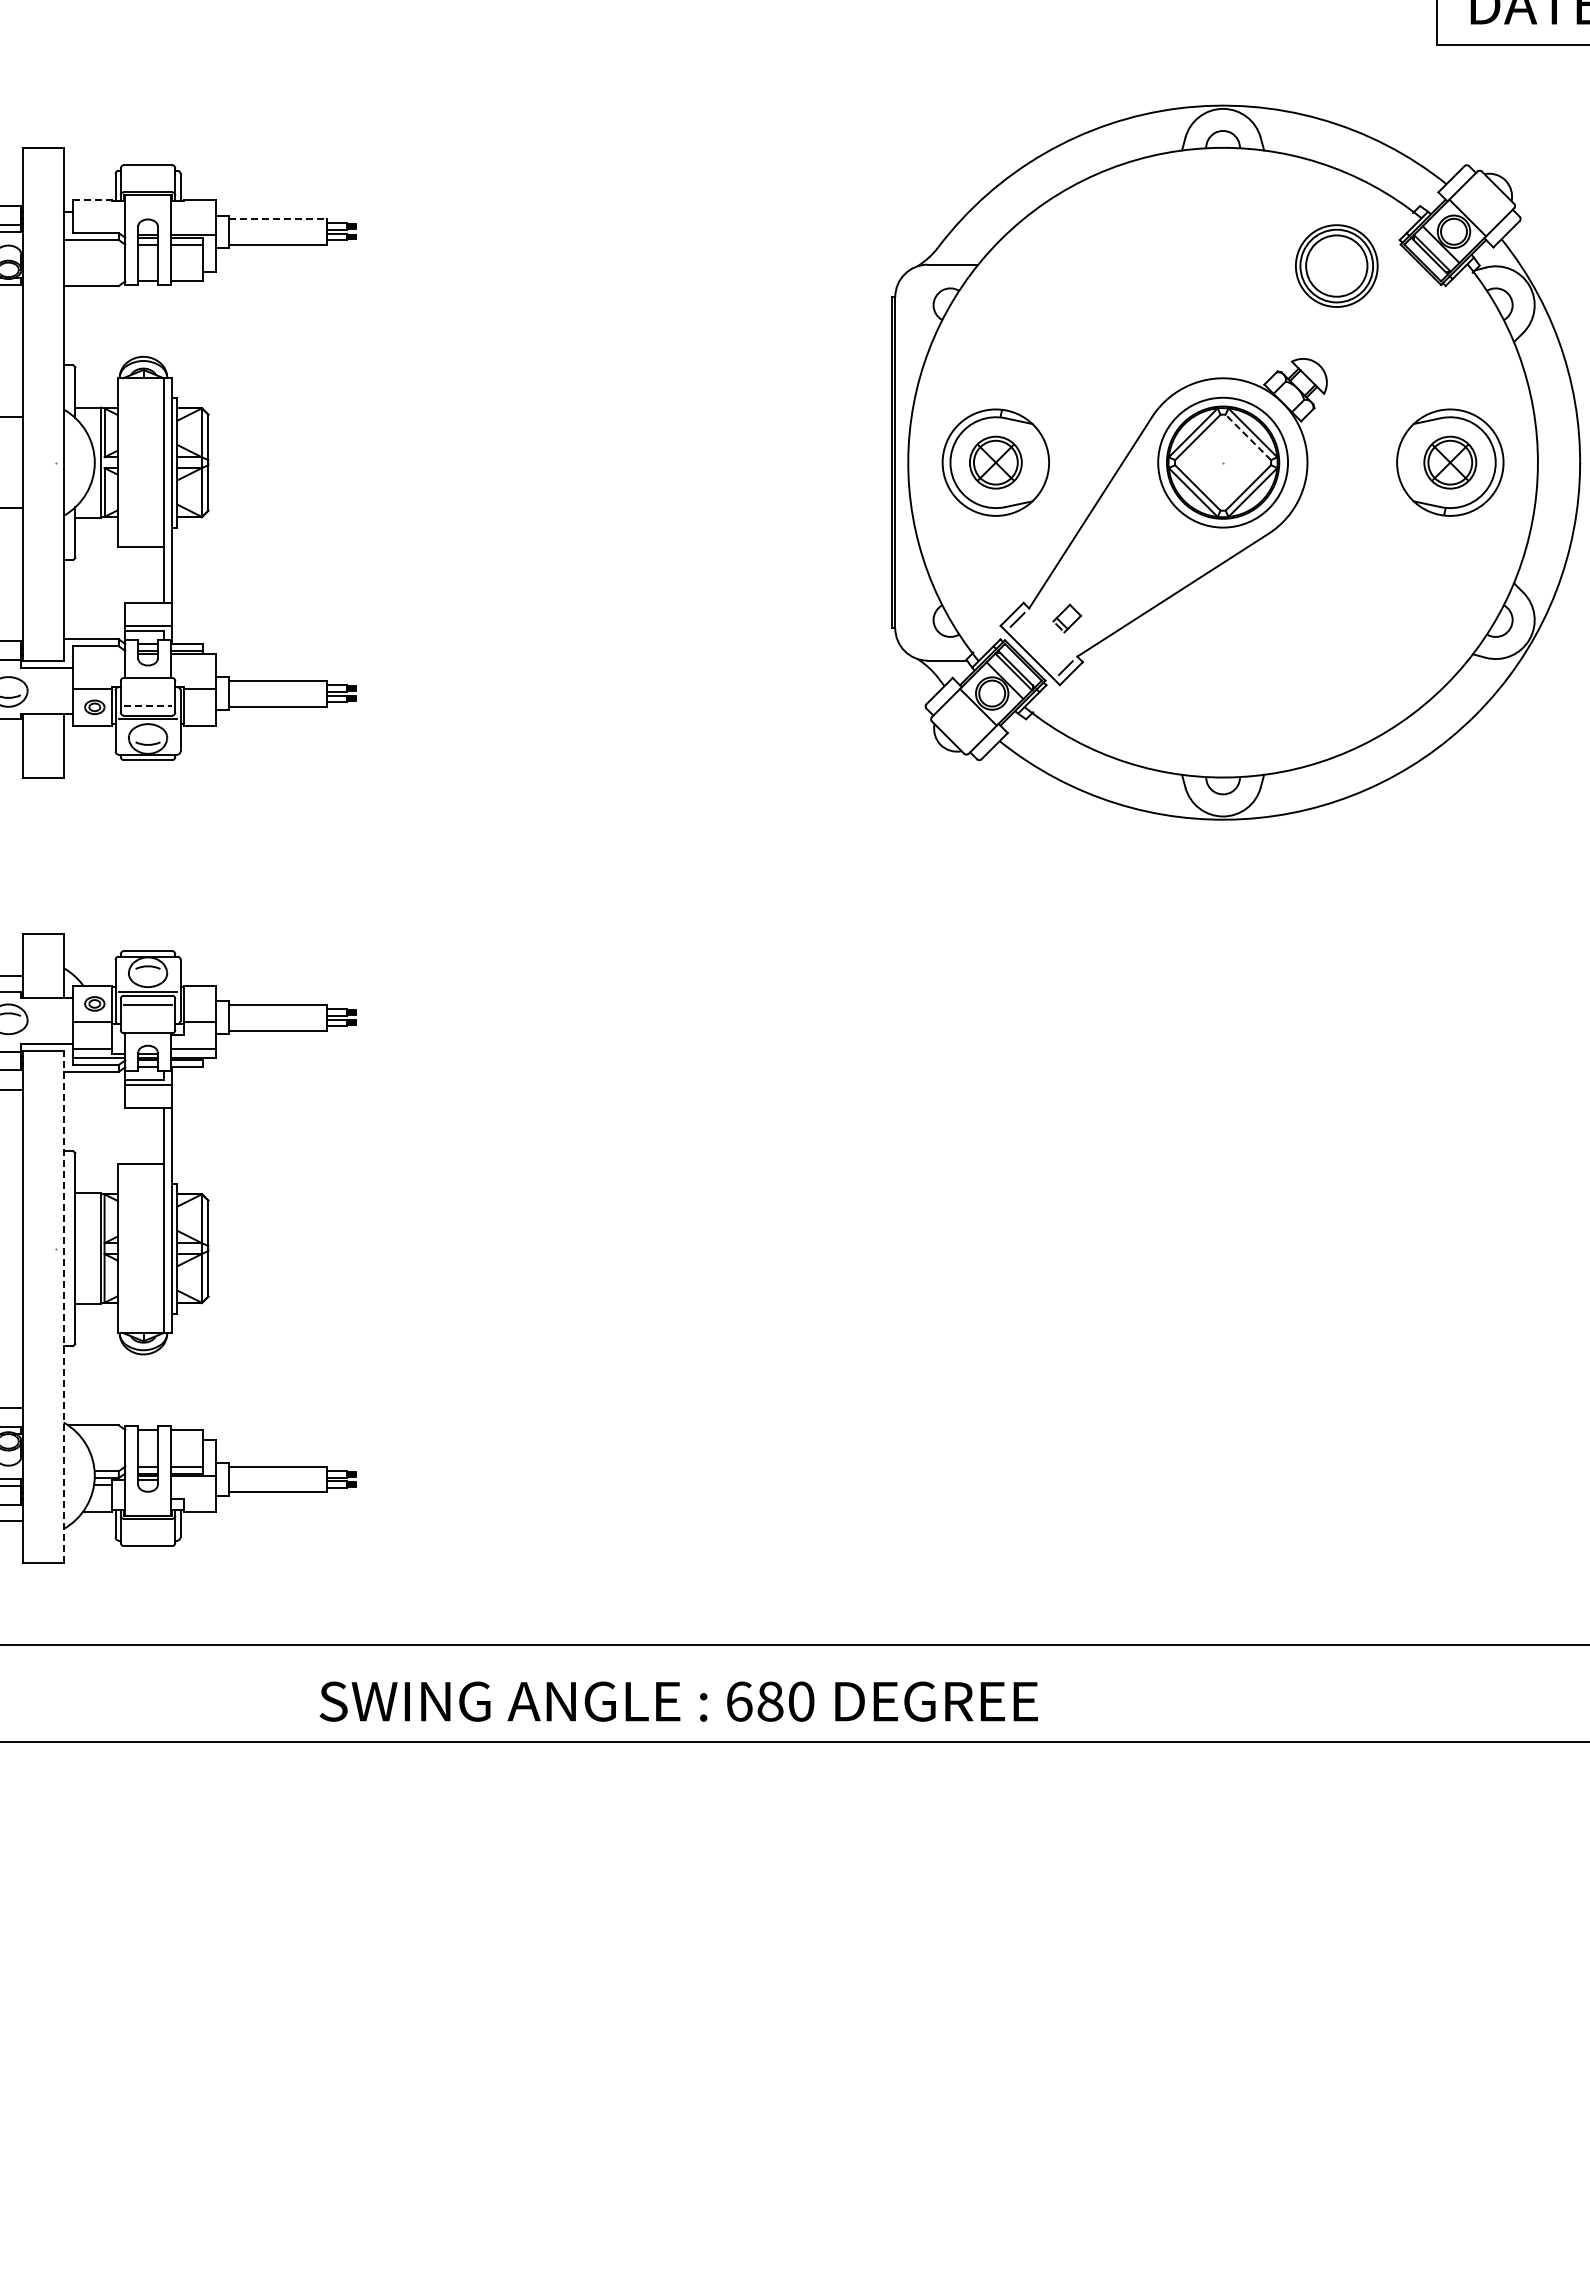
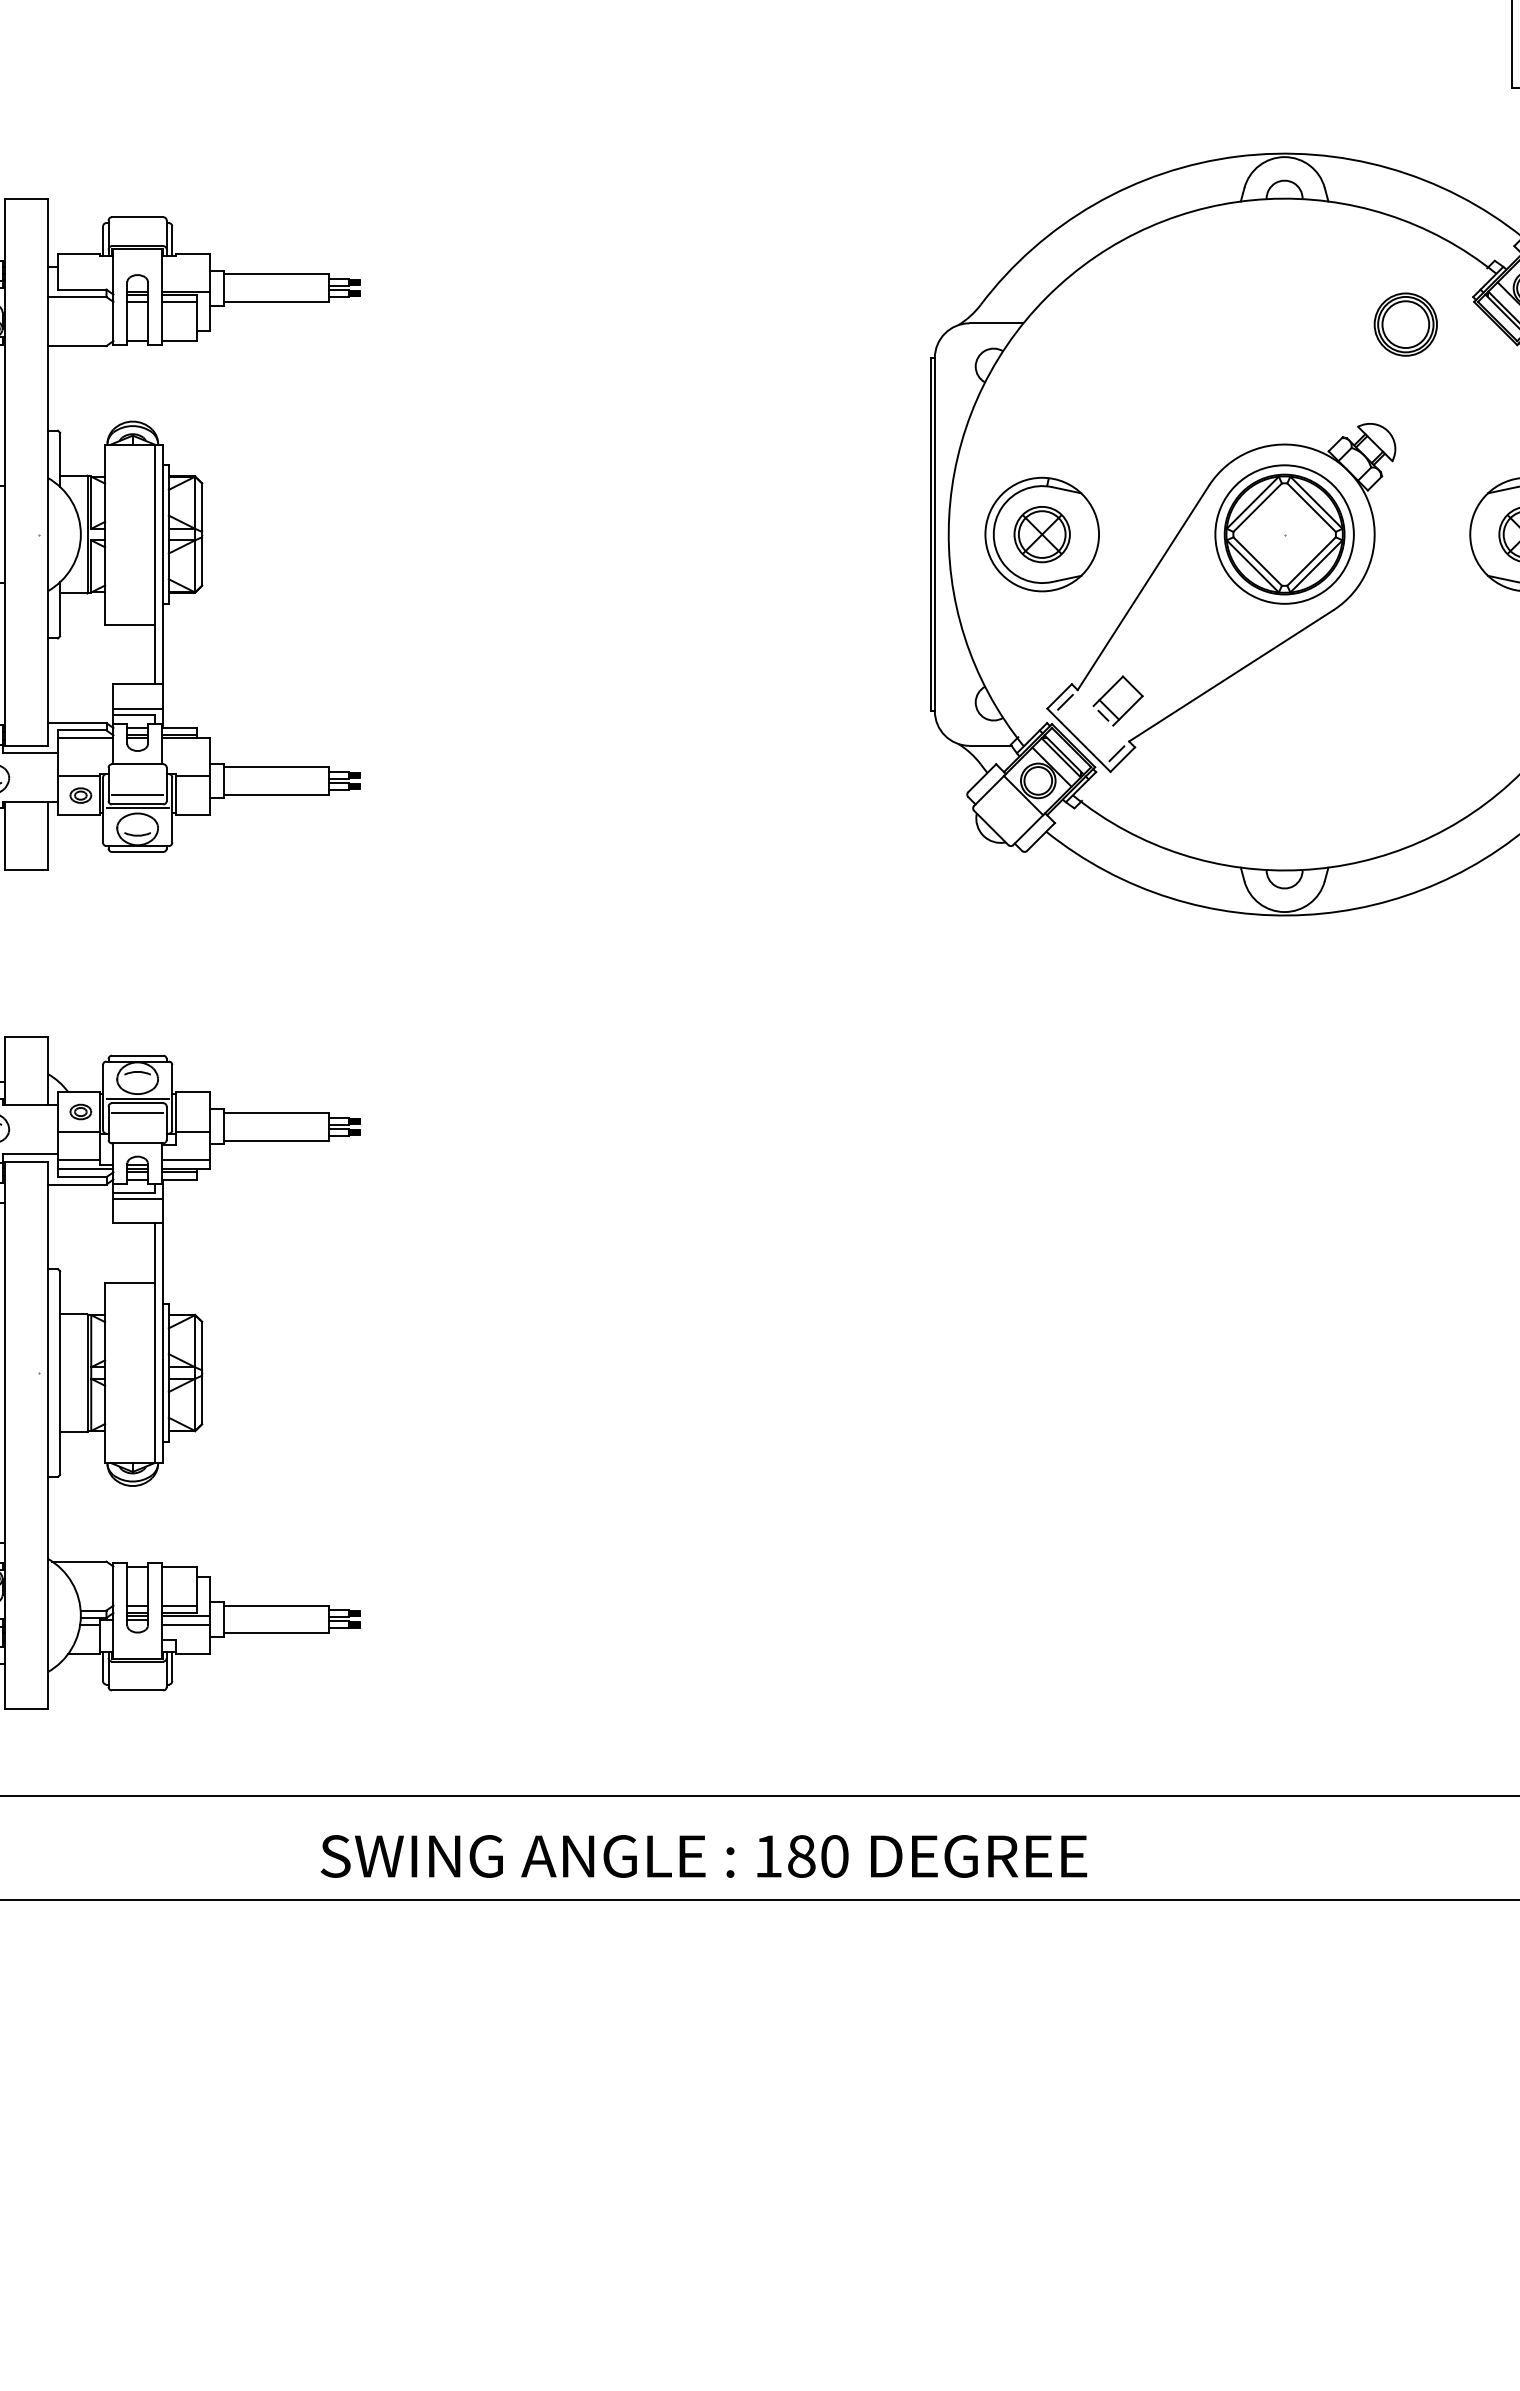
line: (93, 199) -> (79, 253), dashed -> solid
line: (278, 218) -> (276, 274), dashed -> solid
part: (1336, 265) -> (1405, 324), size x0.71
line: (1248, 437) -> (1311, 507), dashed -> solid
part: (1067, 618) -> (1118, 700), size x1.67
line: (99, 653) -> (85, 738), added
line: (148, 706) -> (138, 794), dashed -> solid
line: (63, 1306) -> (47, 1434), dashed -> solid
line: (193, 1484) -> (186, 1624), added
text: (739, 1701) -> (768, 1856), 680 -> 180

